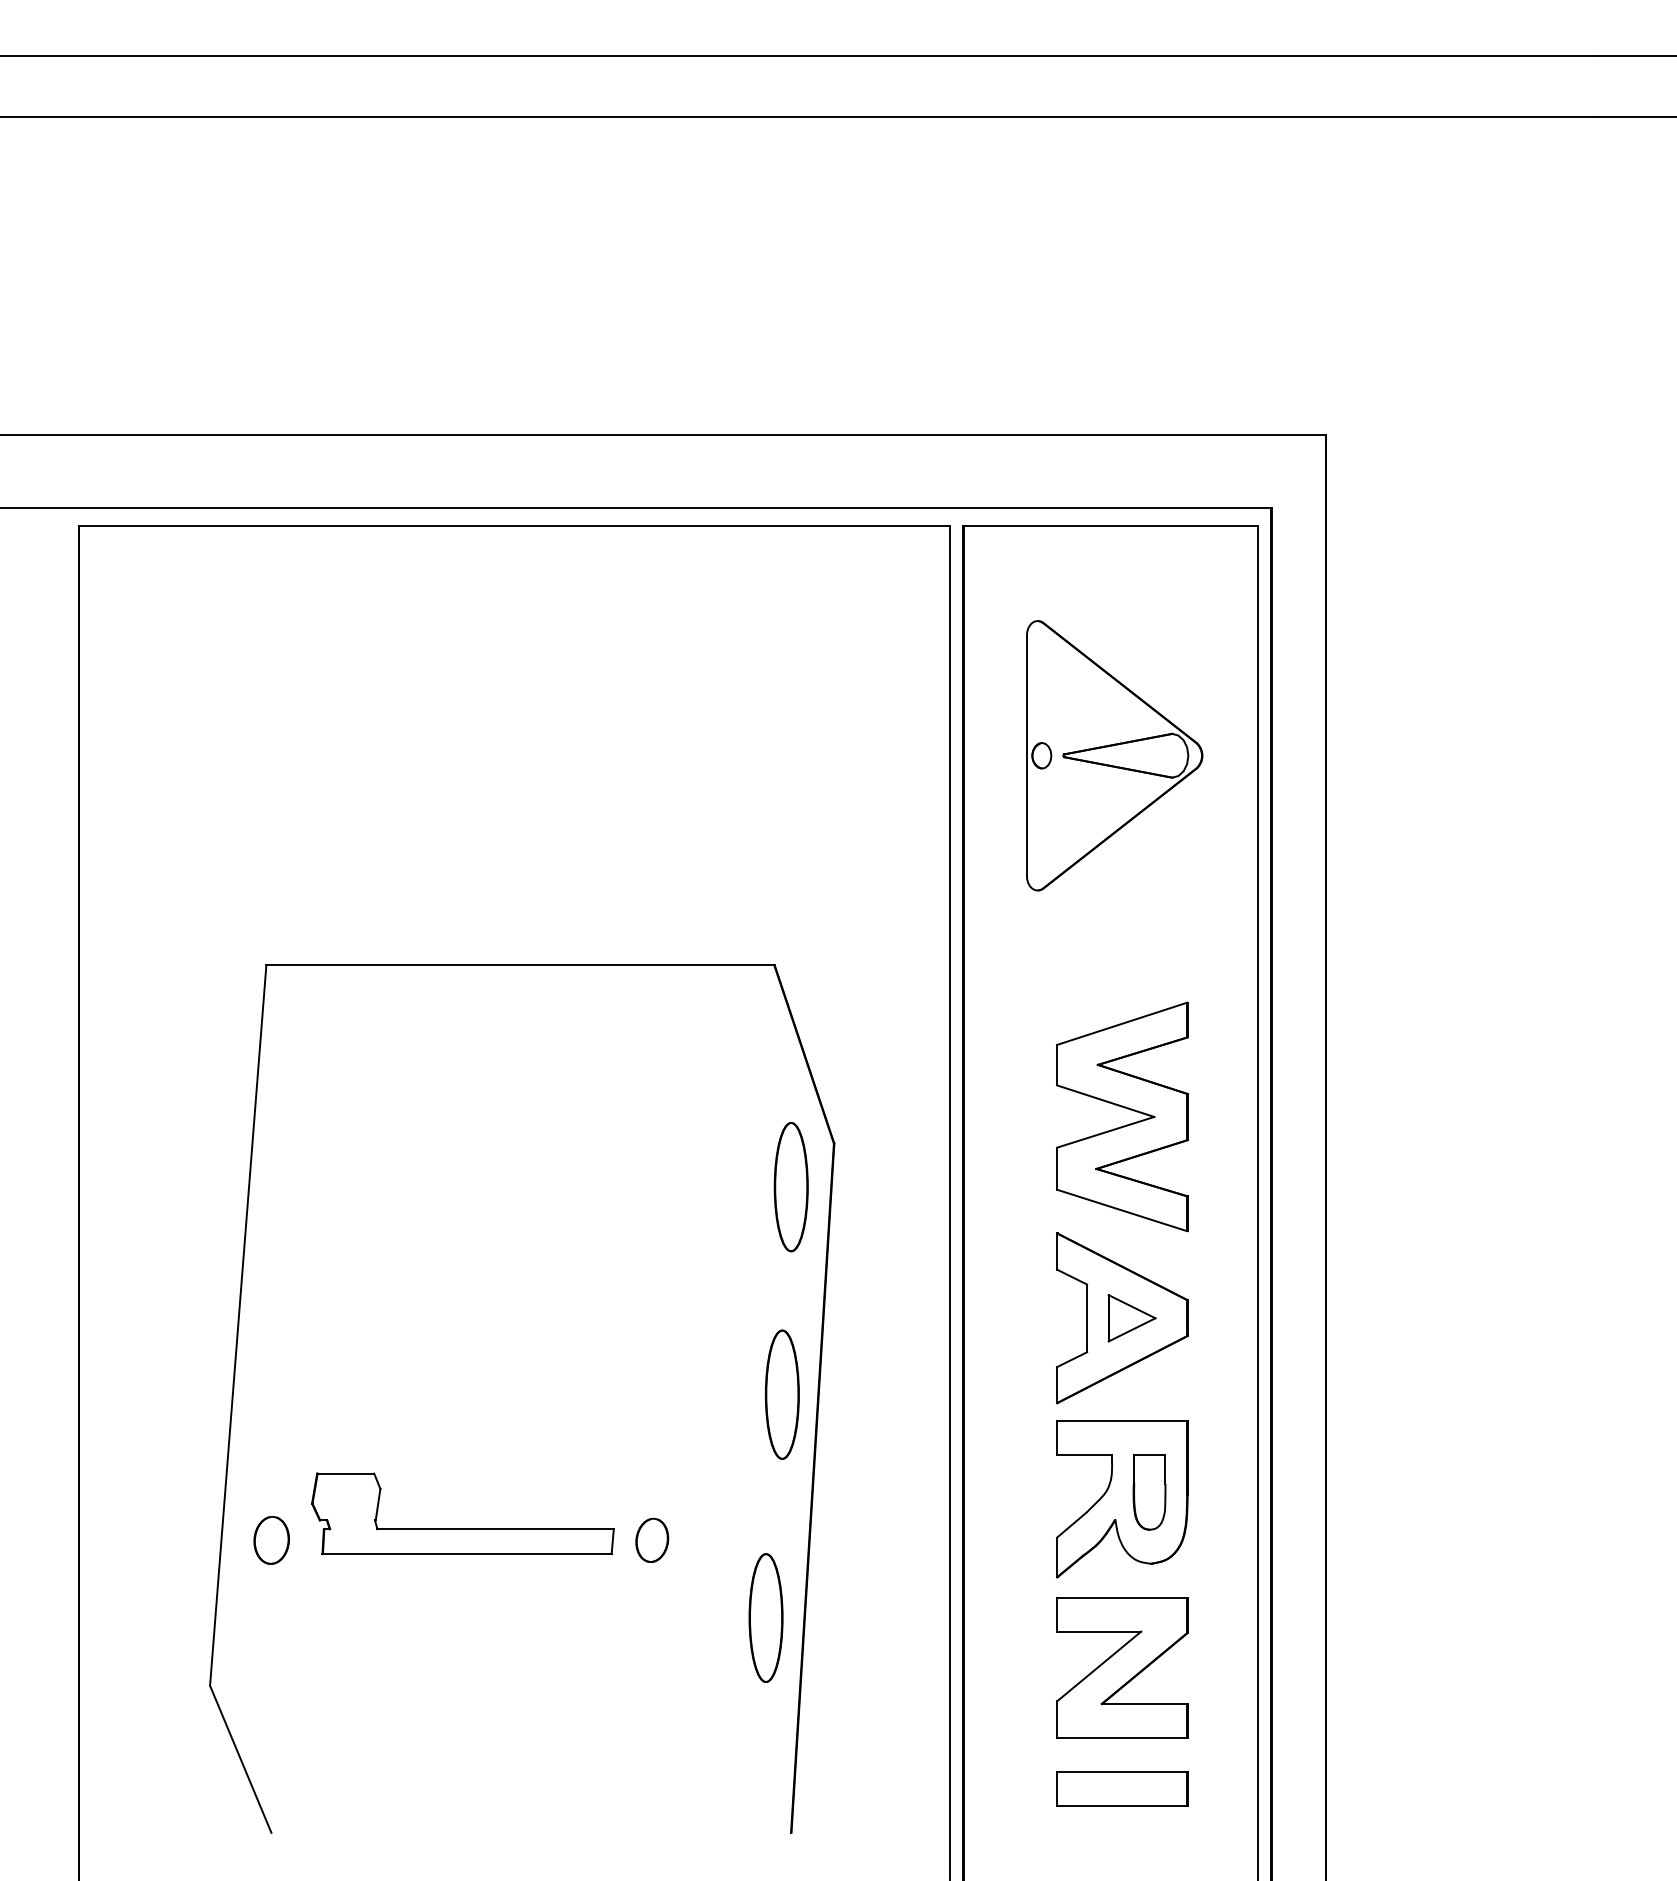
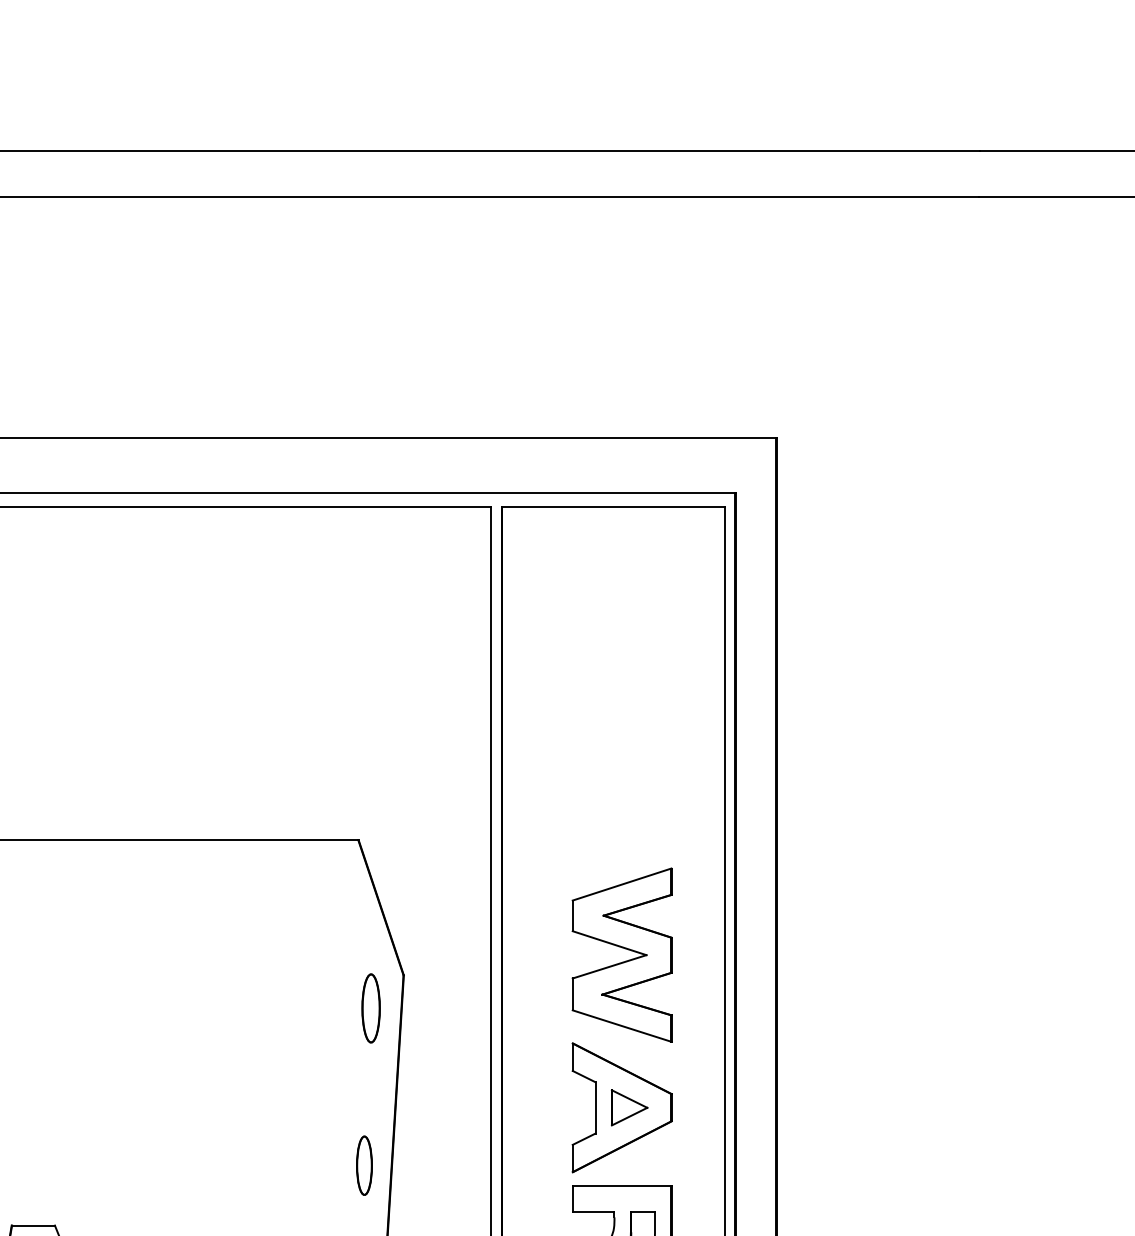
part: (1114, 755) -> (616, 681), removed
part: (790, 1187) -> (370, 1008), size x0.7
part: (782, 1394) -> (364, 1165), size x0.6

